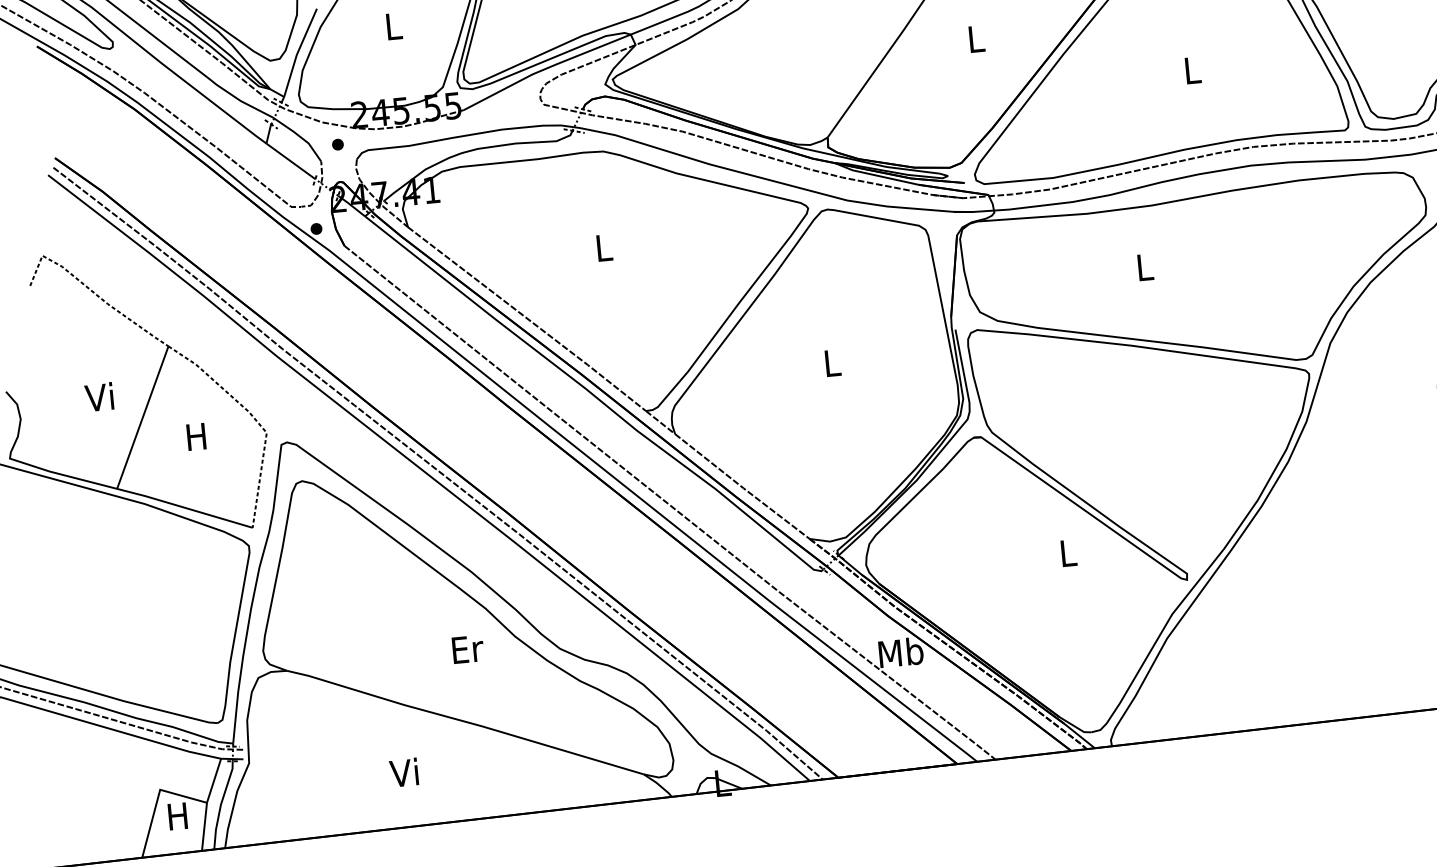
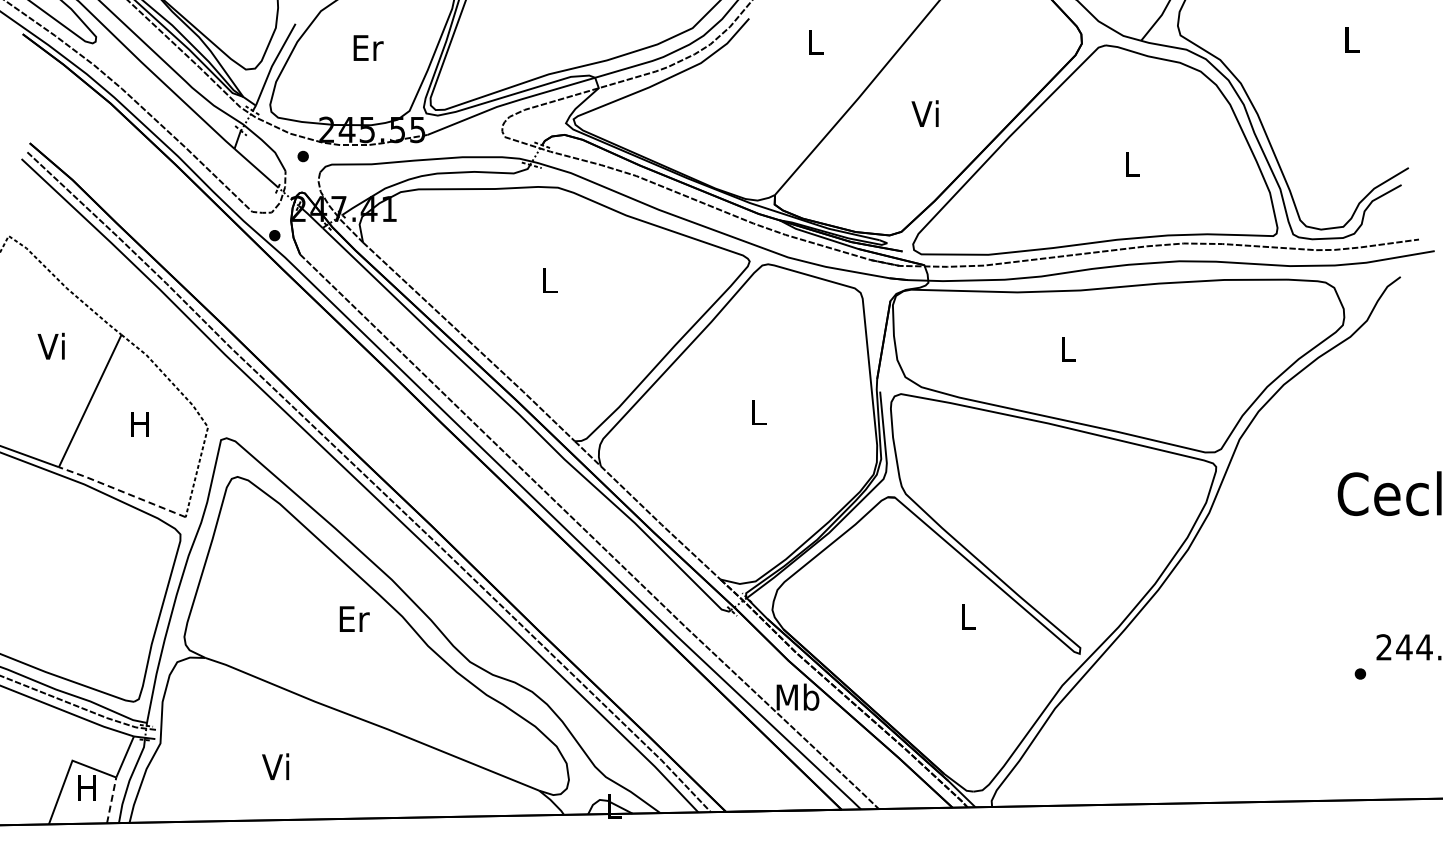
text: (394, 25) -> (368, 47), L -> Er
text: (973, 38) -> (924, 113), L -> Vi
text: (98, 396) -> (50, 345), moved
line: (183, 507) -> (121, 491), solid -> dashed
text: (467, 648) -> (354, 618), moved
text: (403, 772) -> (275, 766), moved
line: (204, 825) -> (111, 799), solid -> dashed

